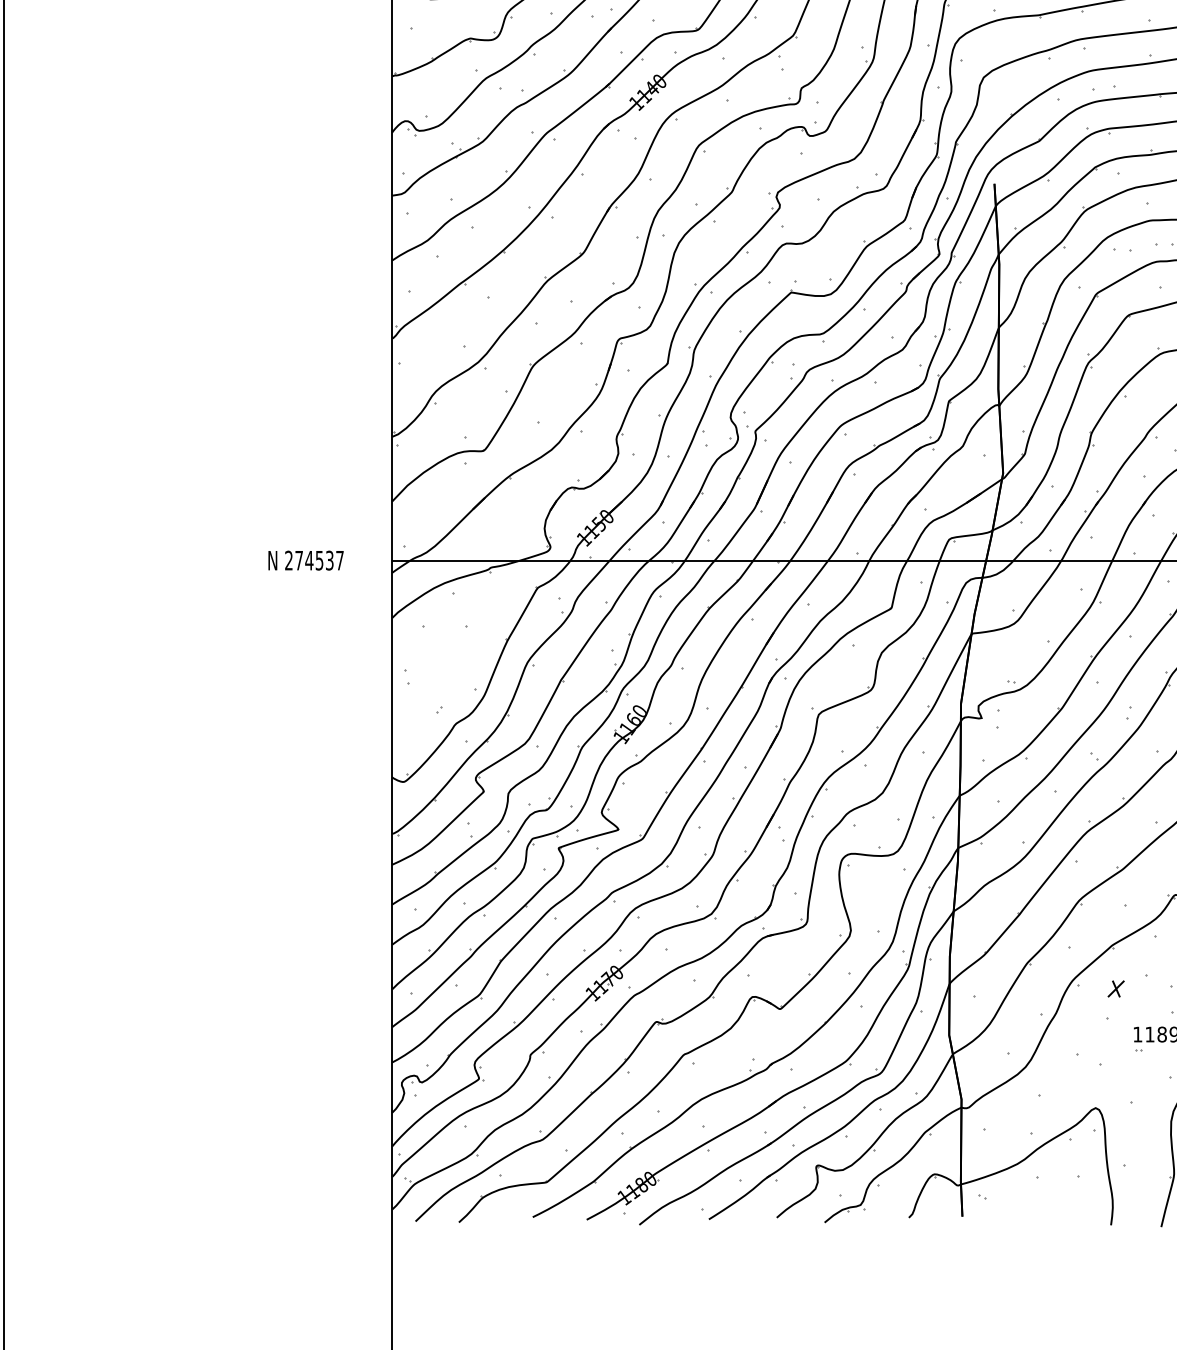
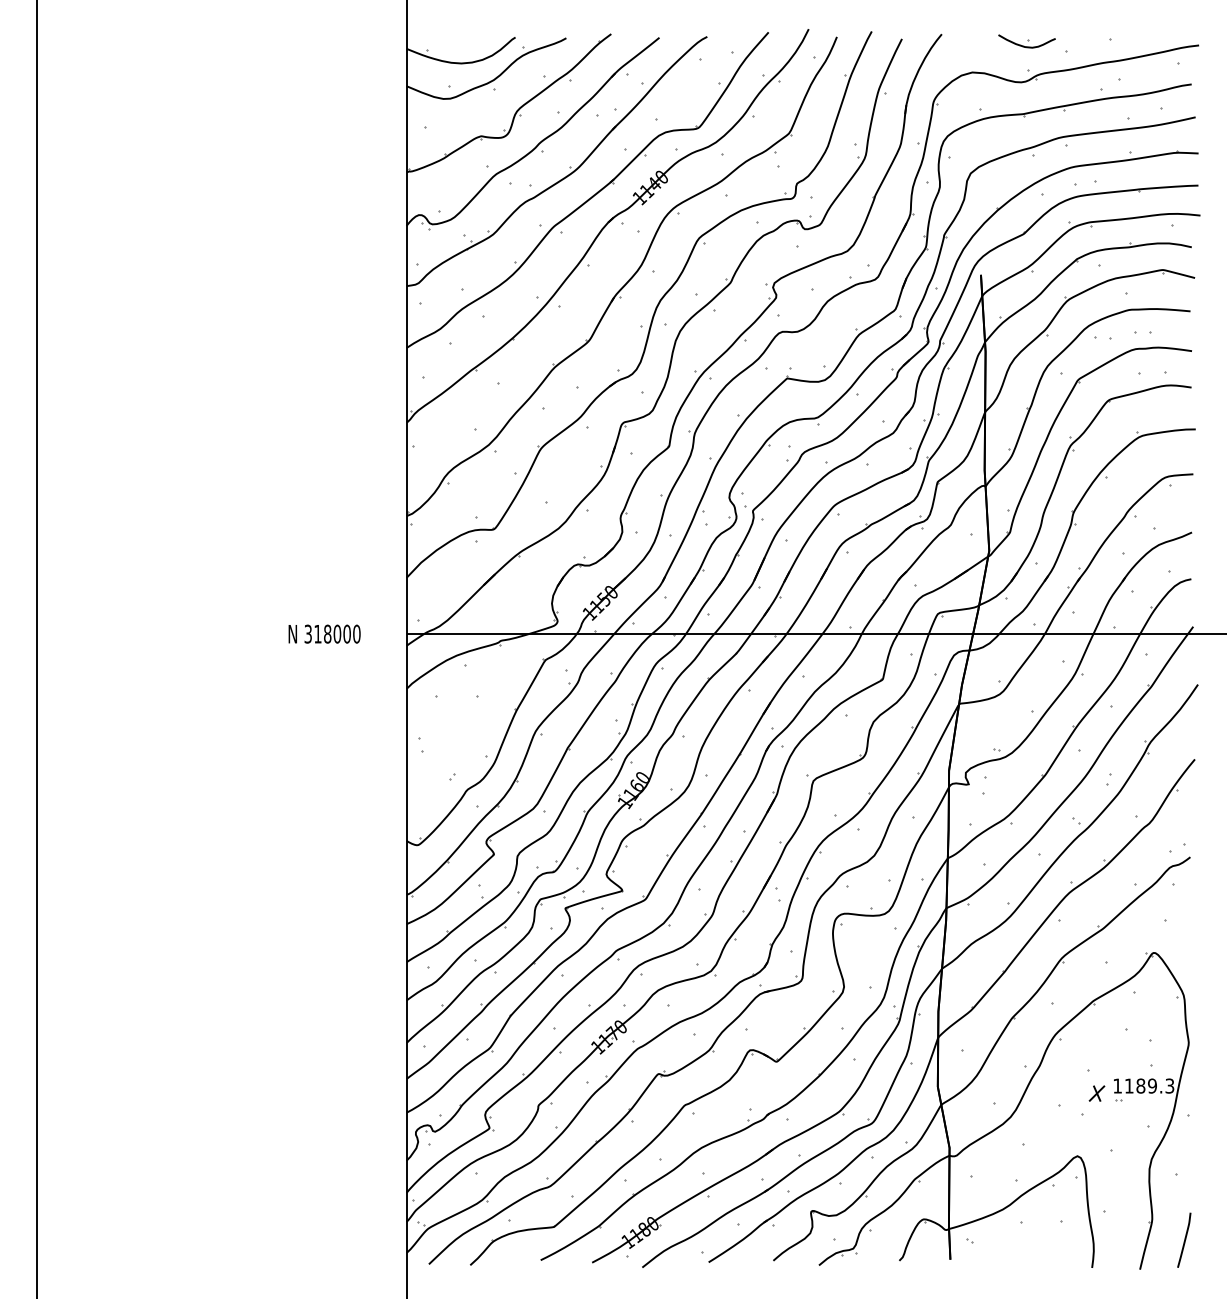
text: (314, 559) -> (332, 633), 274537 -> 318000
part: (1115, 988) -> (1096, 1093), moved

